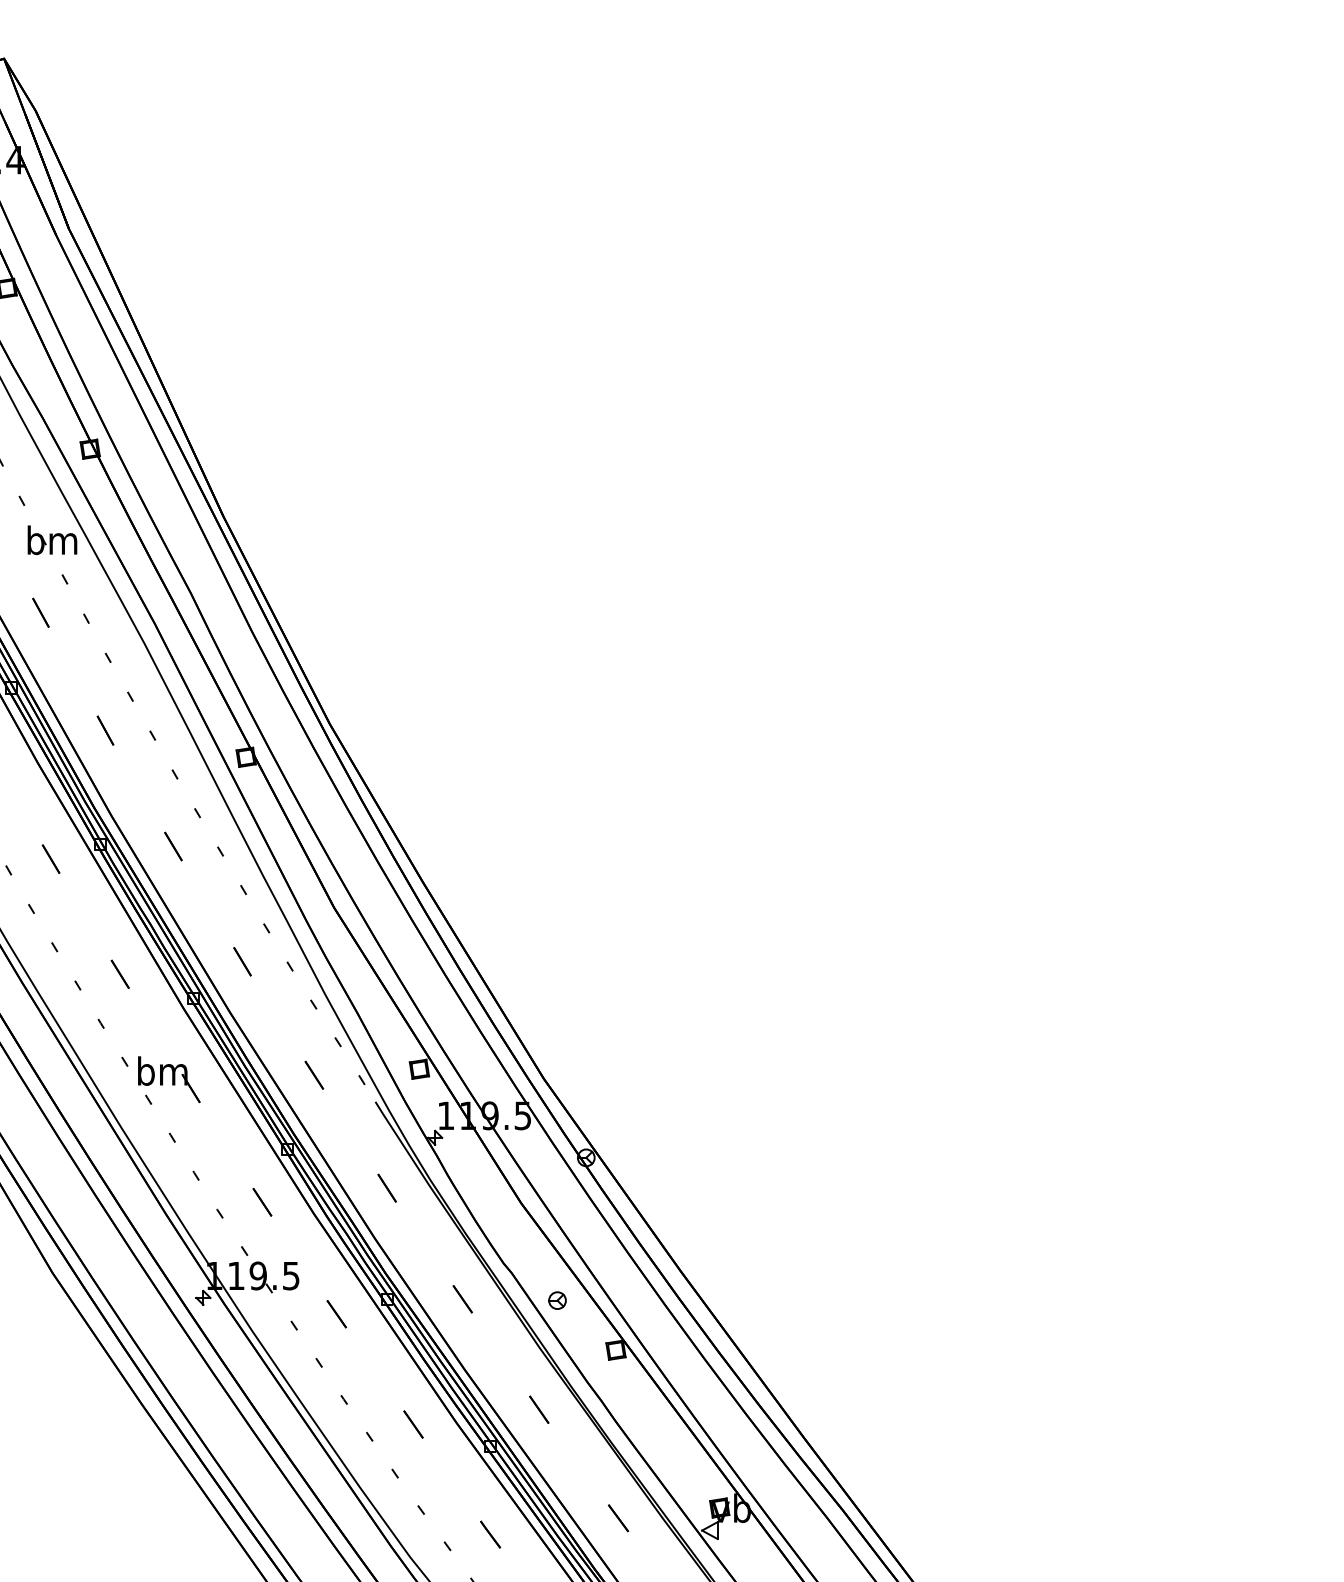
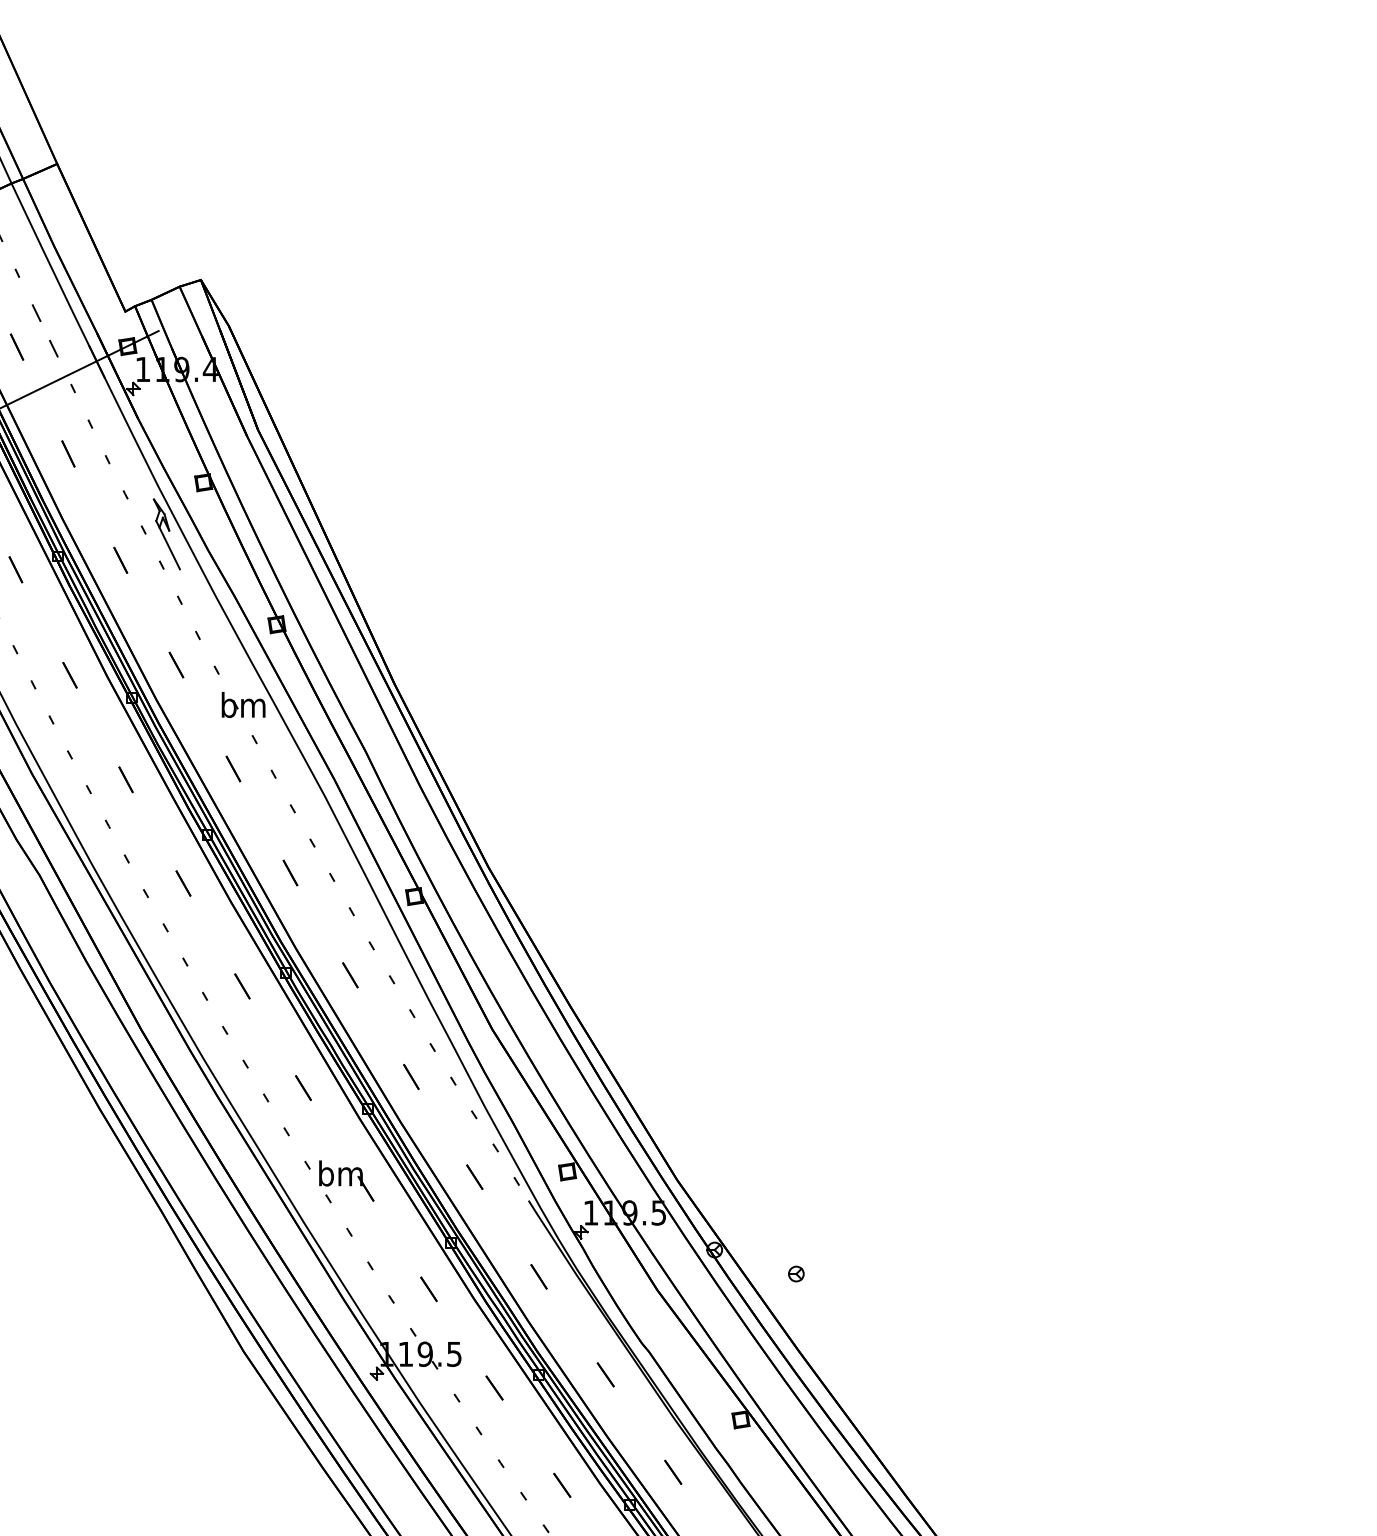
part: (557, 1300) -> (796, 1273), moved

